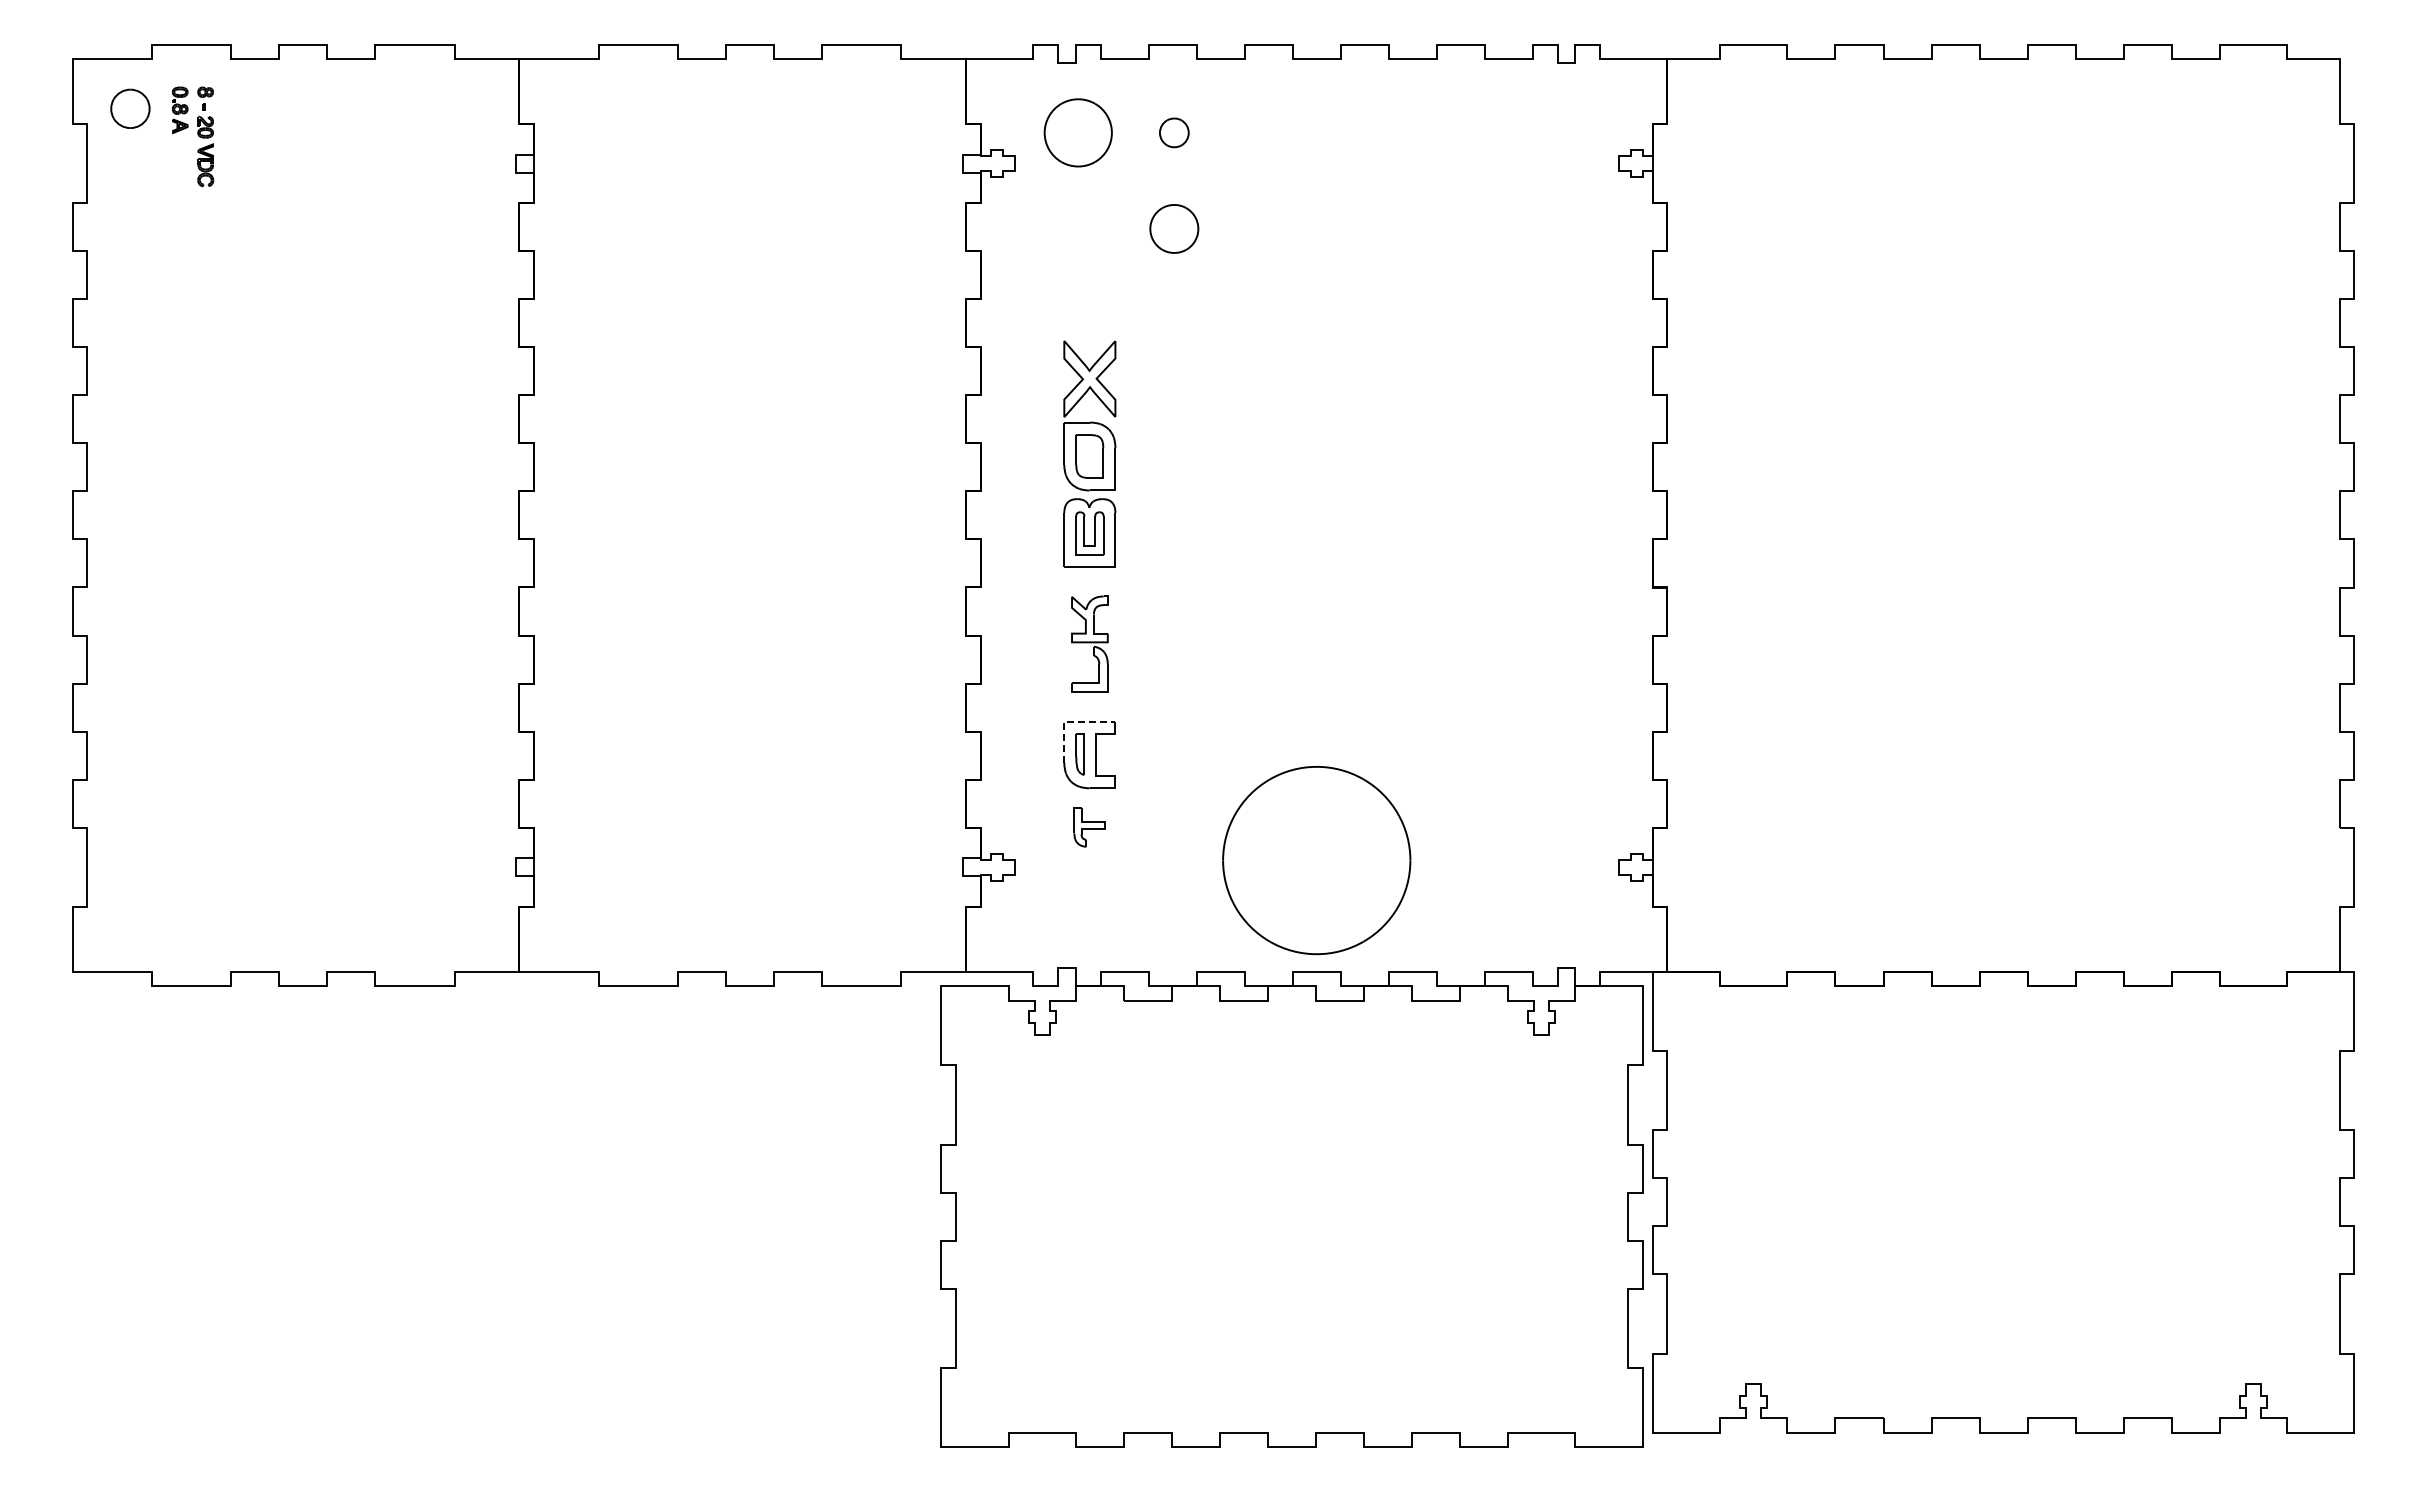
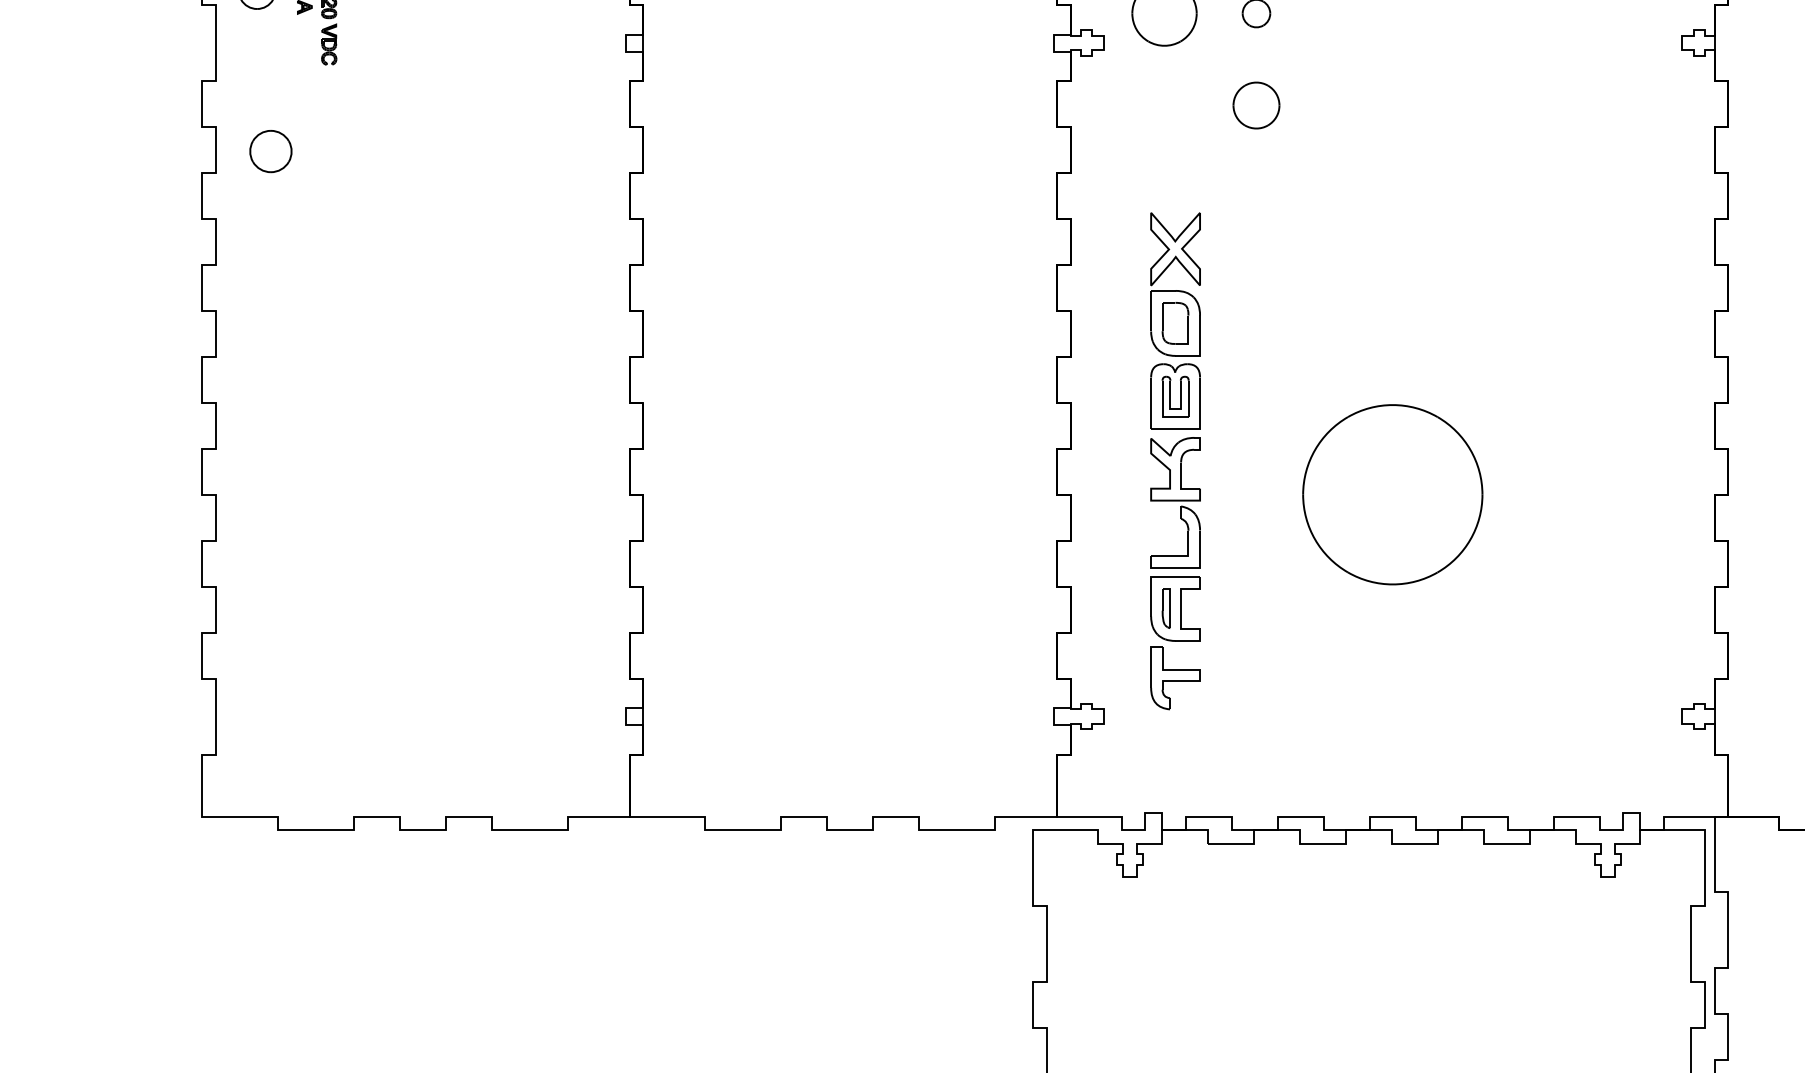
part: (144, 276) -> (270, 151), added
part: (1089, 643) -> (1175, 502), size x1.43
line: (1069, 721) -> (1156, 577), dashed -> solid
part: (1089, 827) -> (1175, 678), size x1.67
part: (1316, 860) -> (1392, 494), moved

